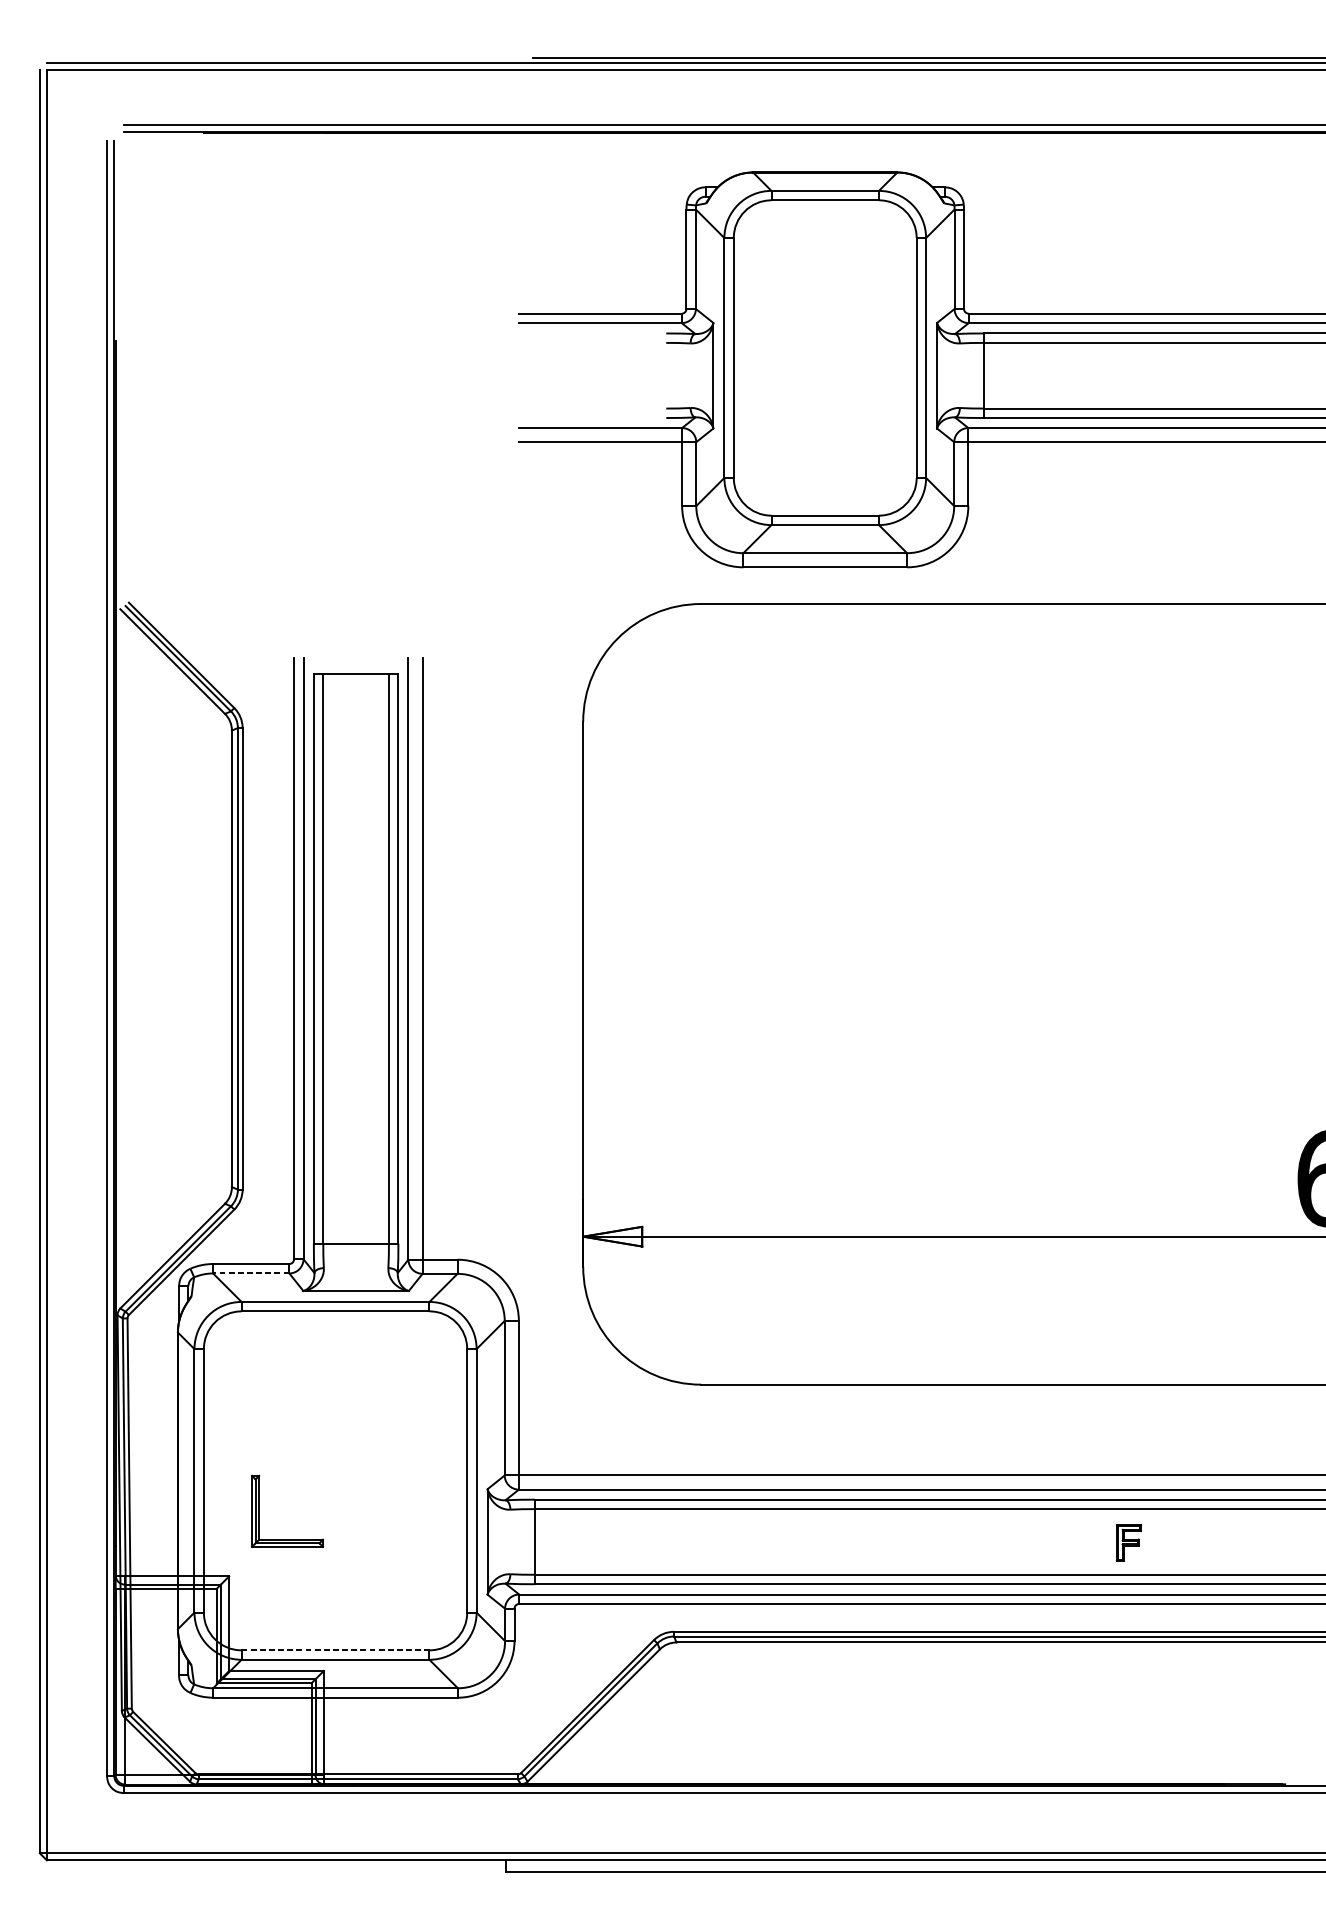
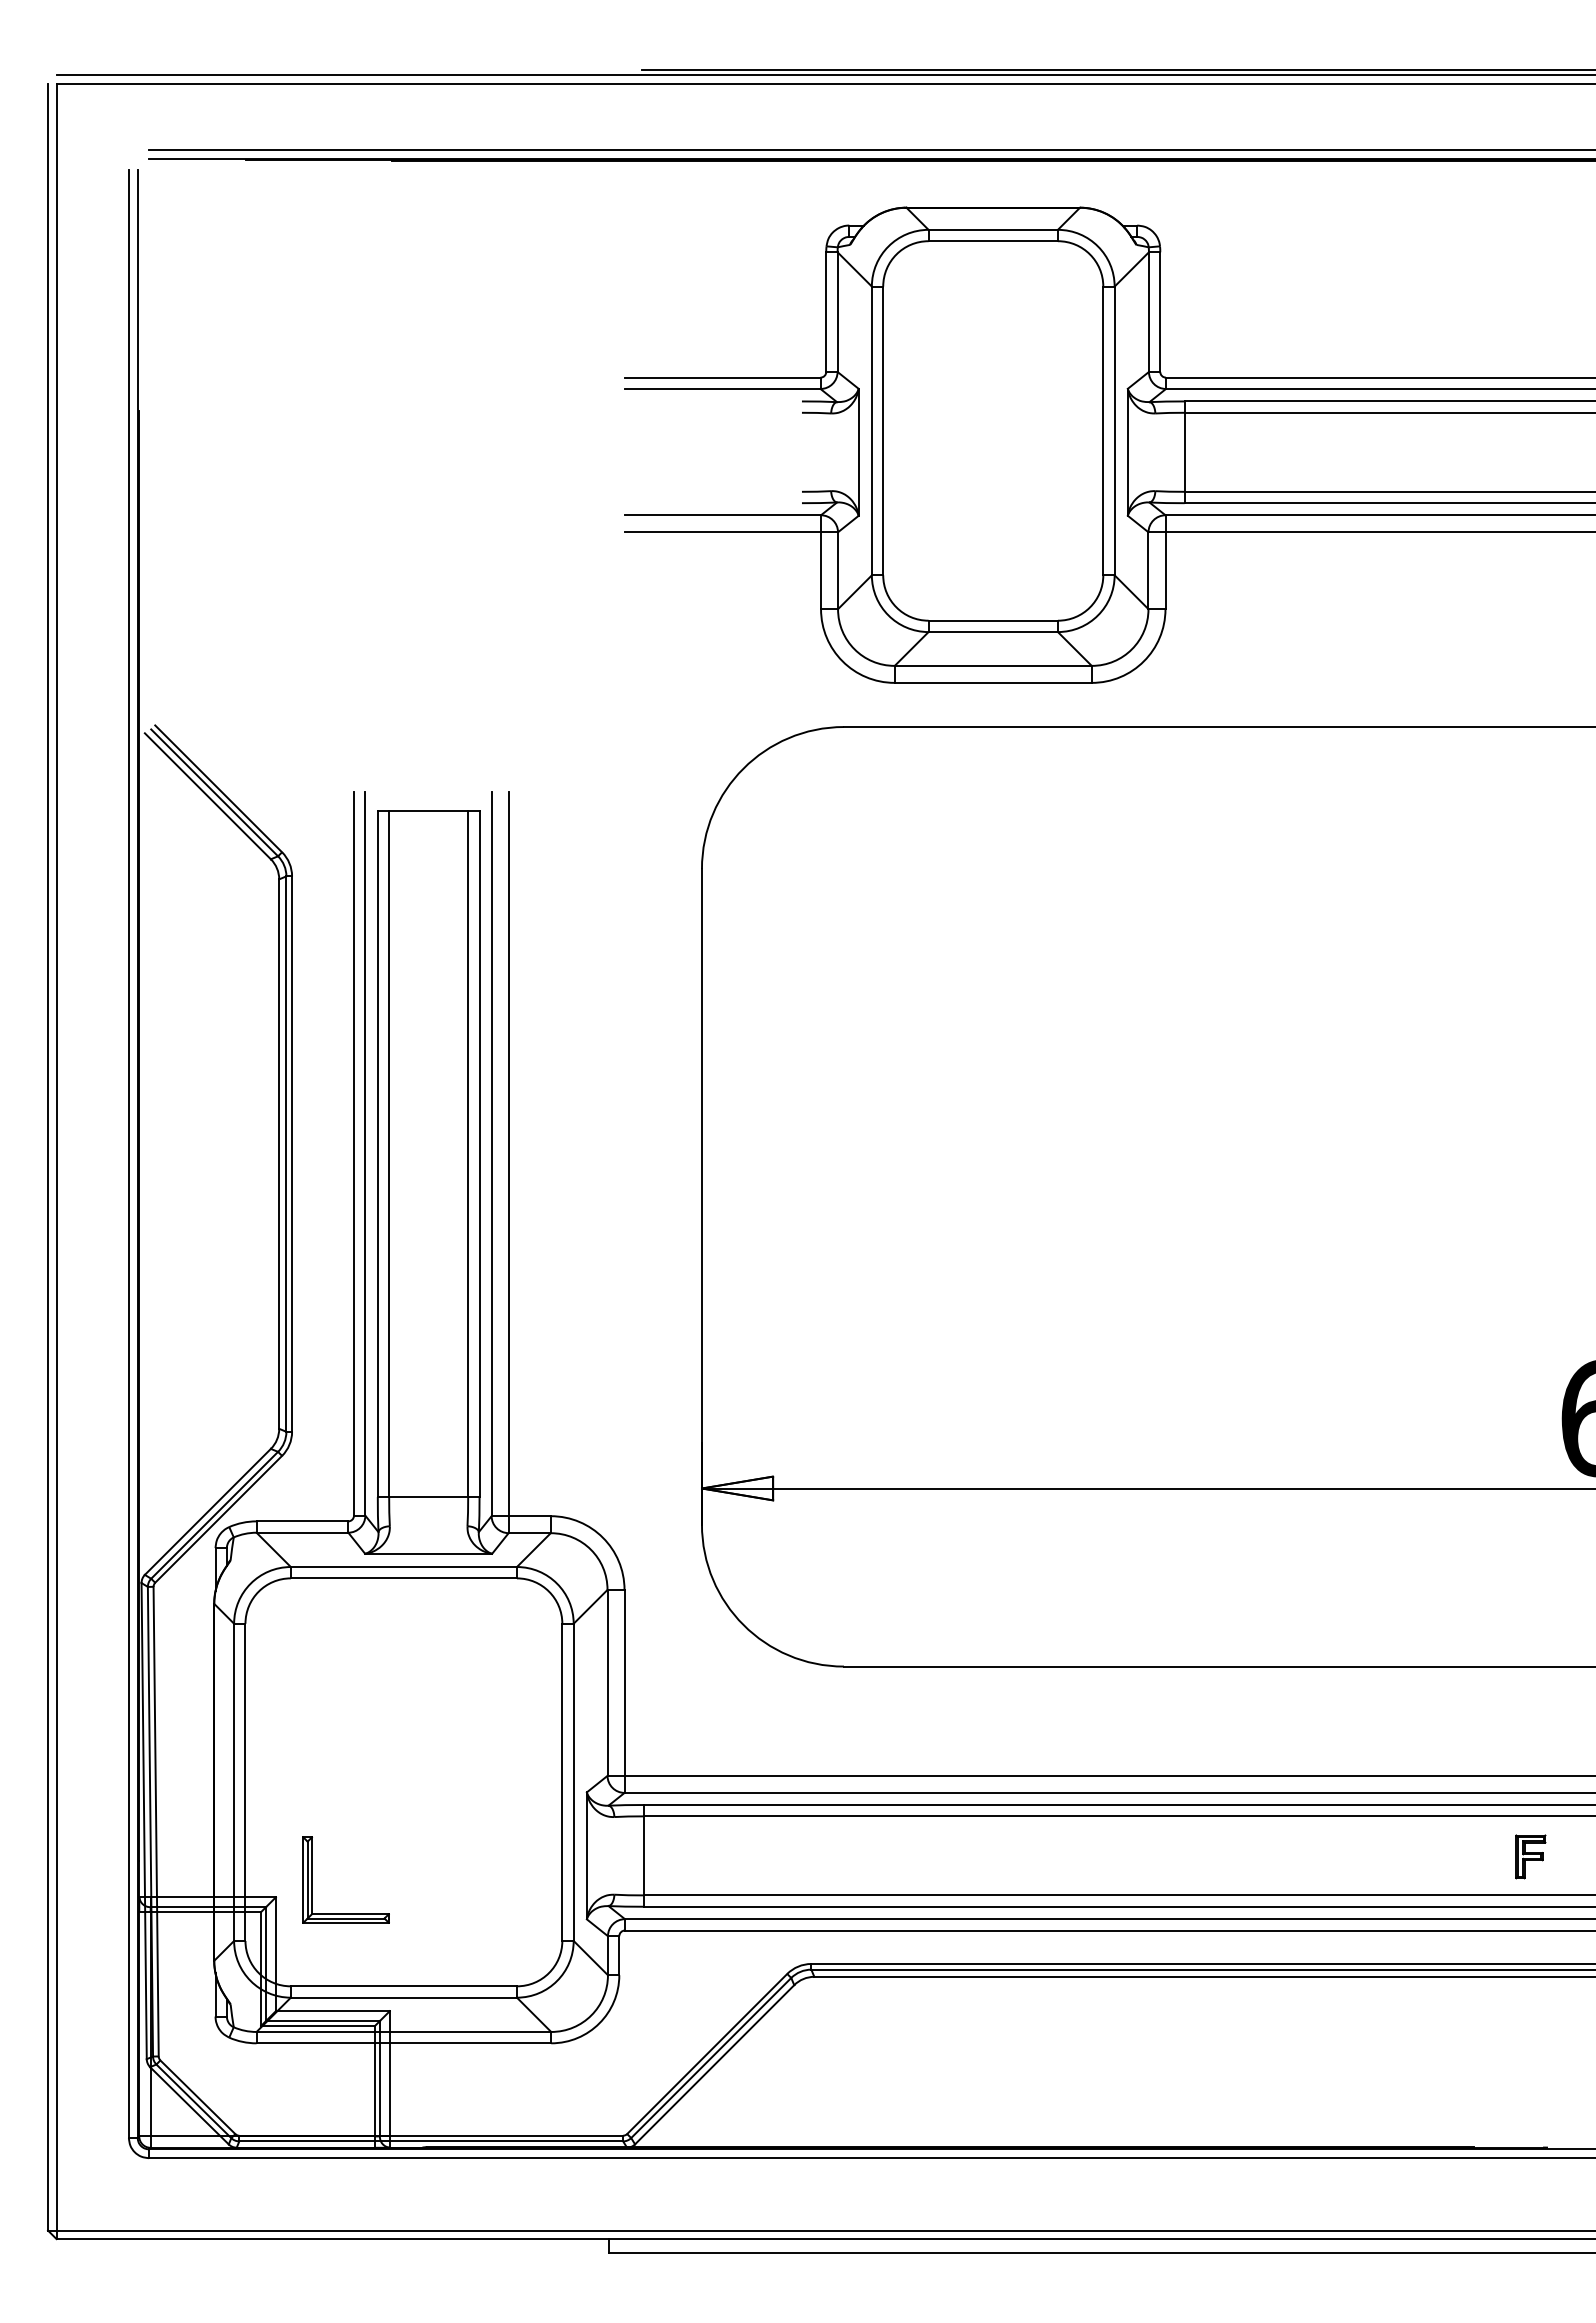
line: (251, 1273) -> (302, 1532), dashed -> solid
part: (259, 1510) -> (312, 1879), moved
part: (1128, 1542) -> (1530, 1856), moved
line: (336, 1650) -> (404, 1986), dashed -> solid

